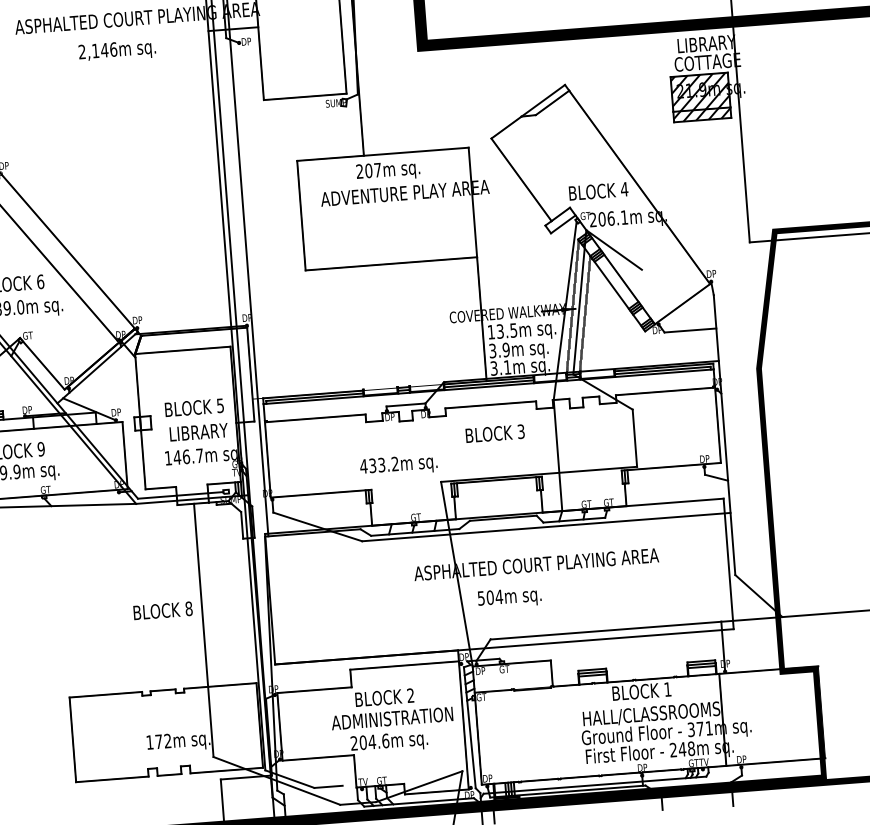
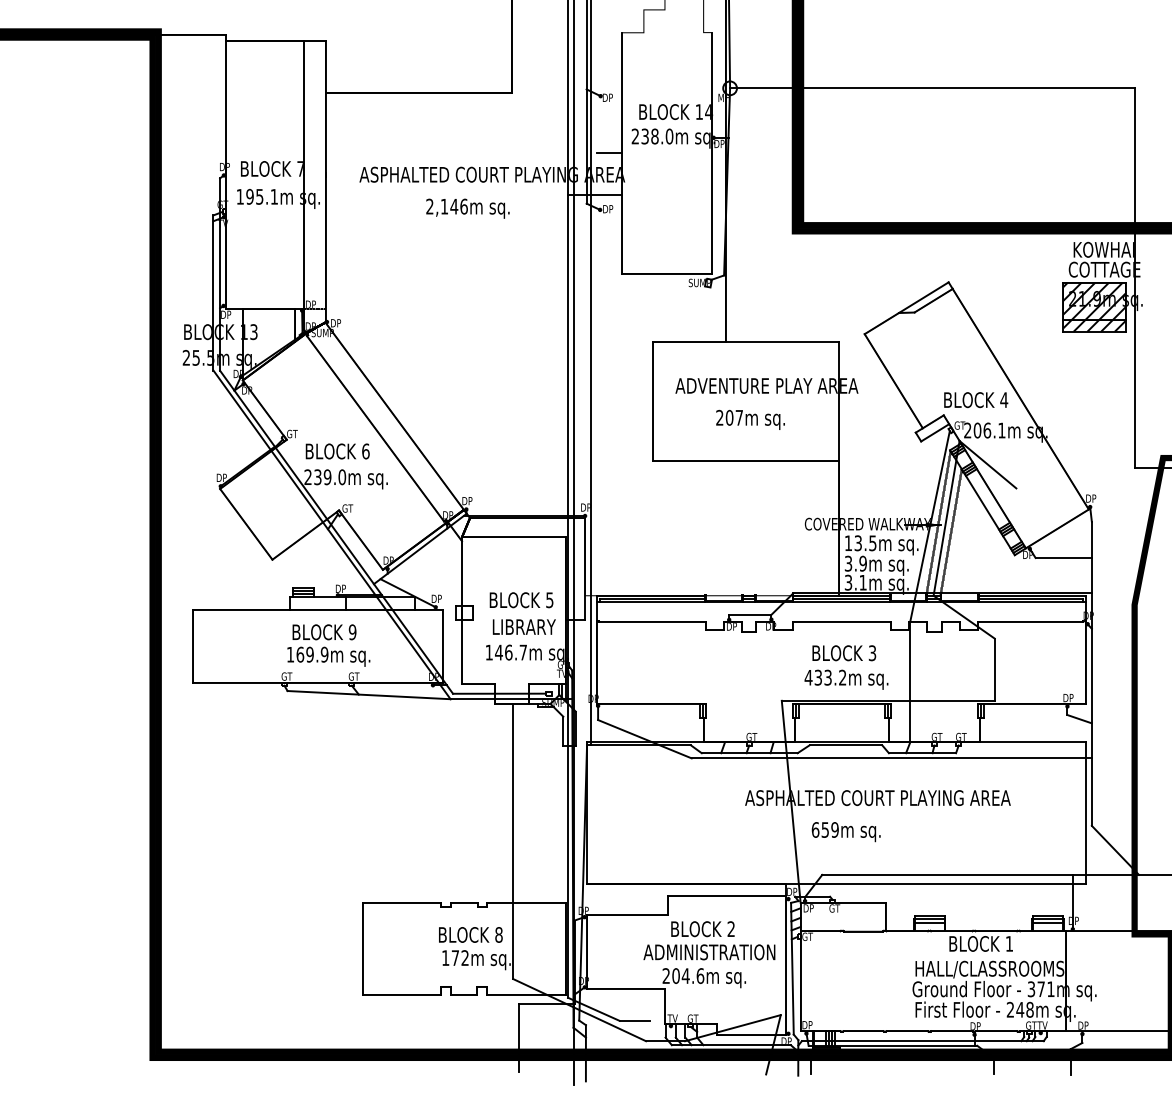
text: (707, 43) -> (1105, 249), LIBRARY -> KOWHAI
text: (388, 170) -> (750, 419), moved
text: (398, 465) -> (846, 679), moved
text: (490, 597) -> (825, 829), 504m -> 659m
text: (162, 610) -> (470, 934), moved

